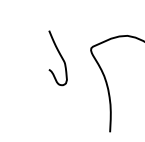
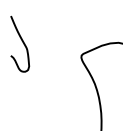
curve: (60, 57) -> (22, 43), moved

